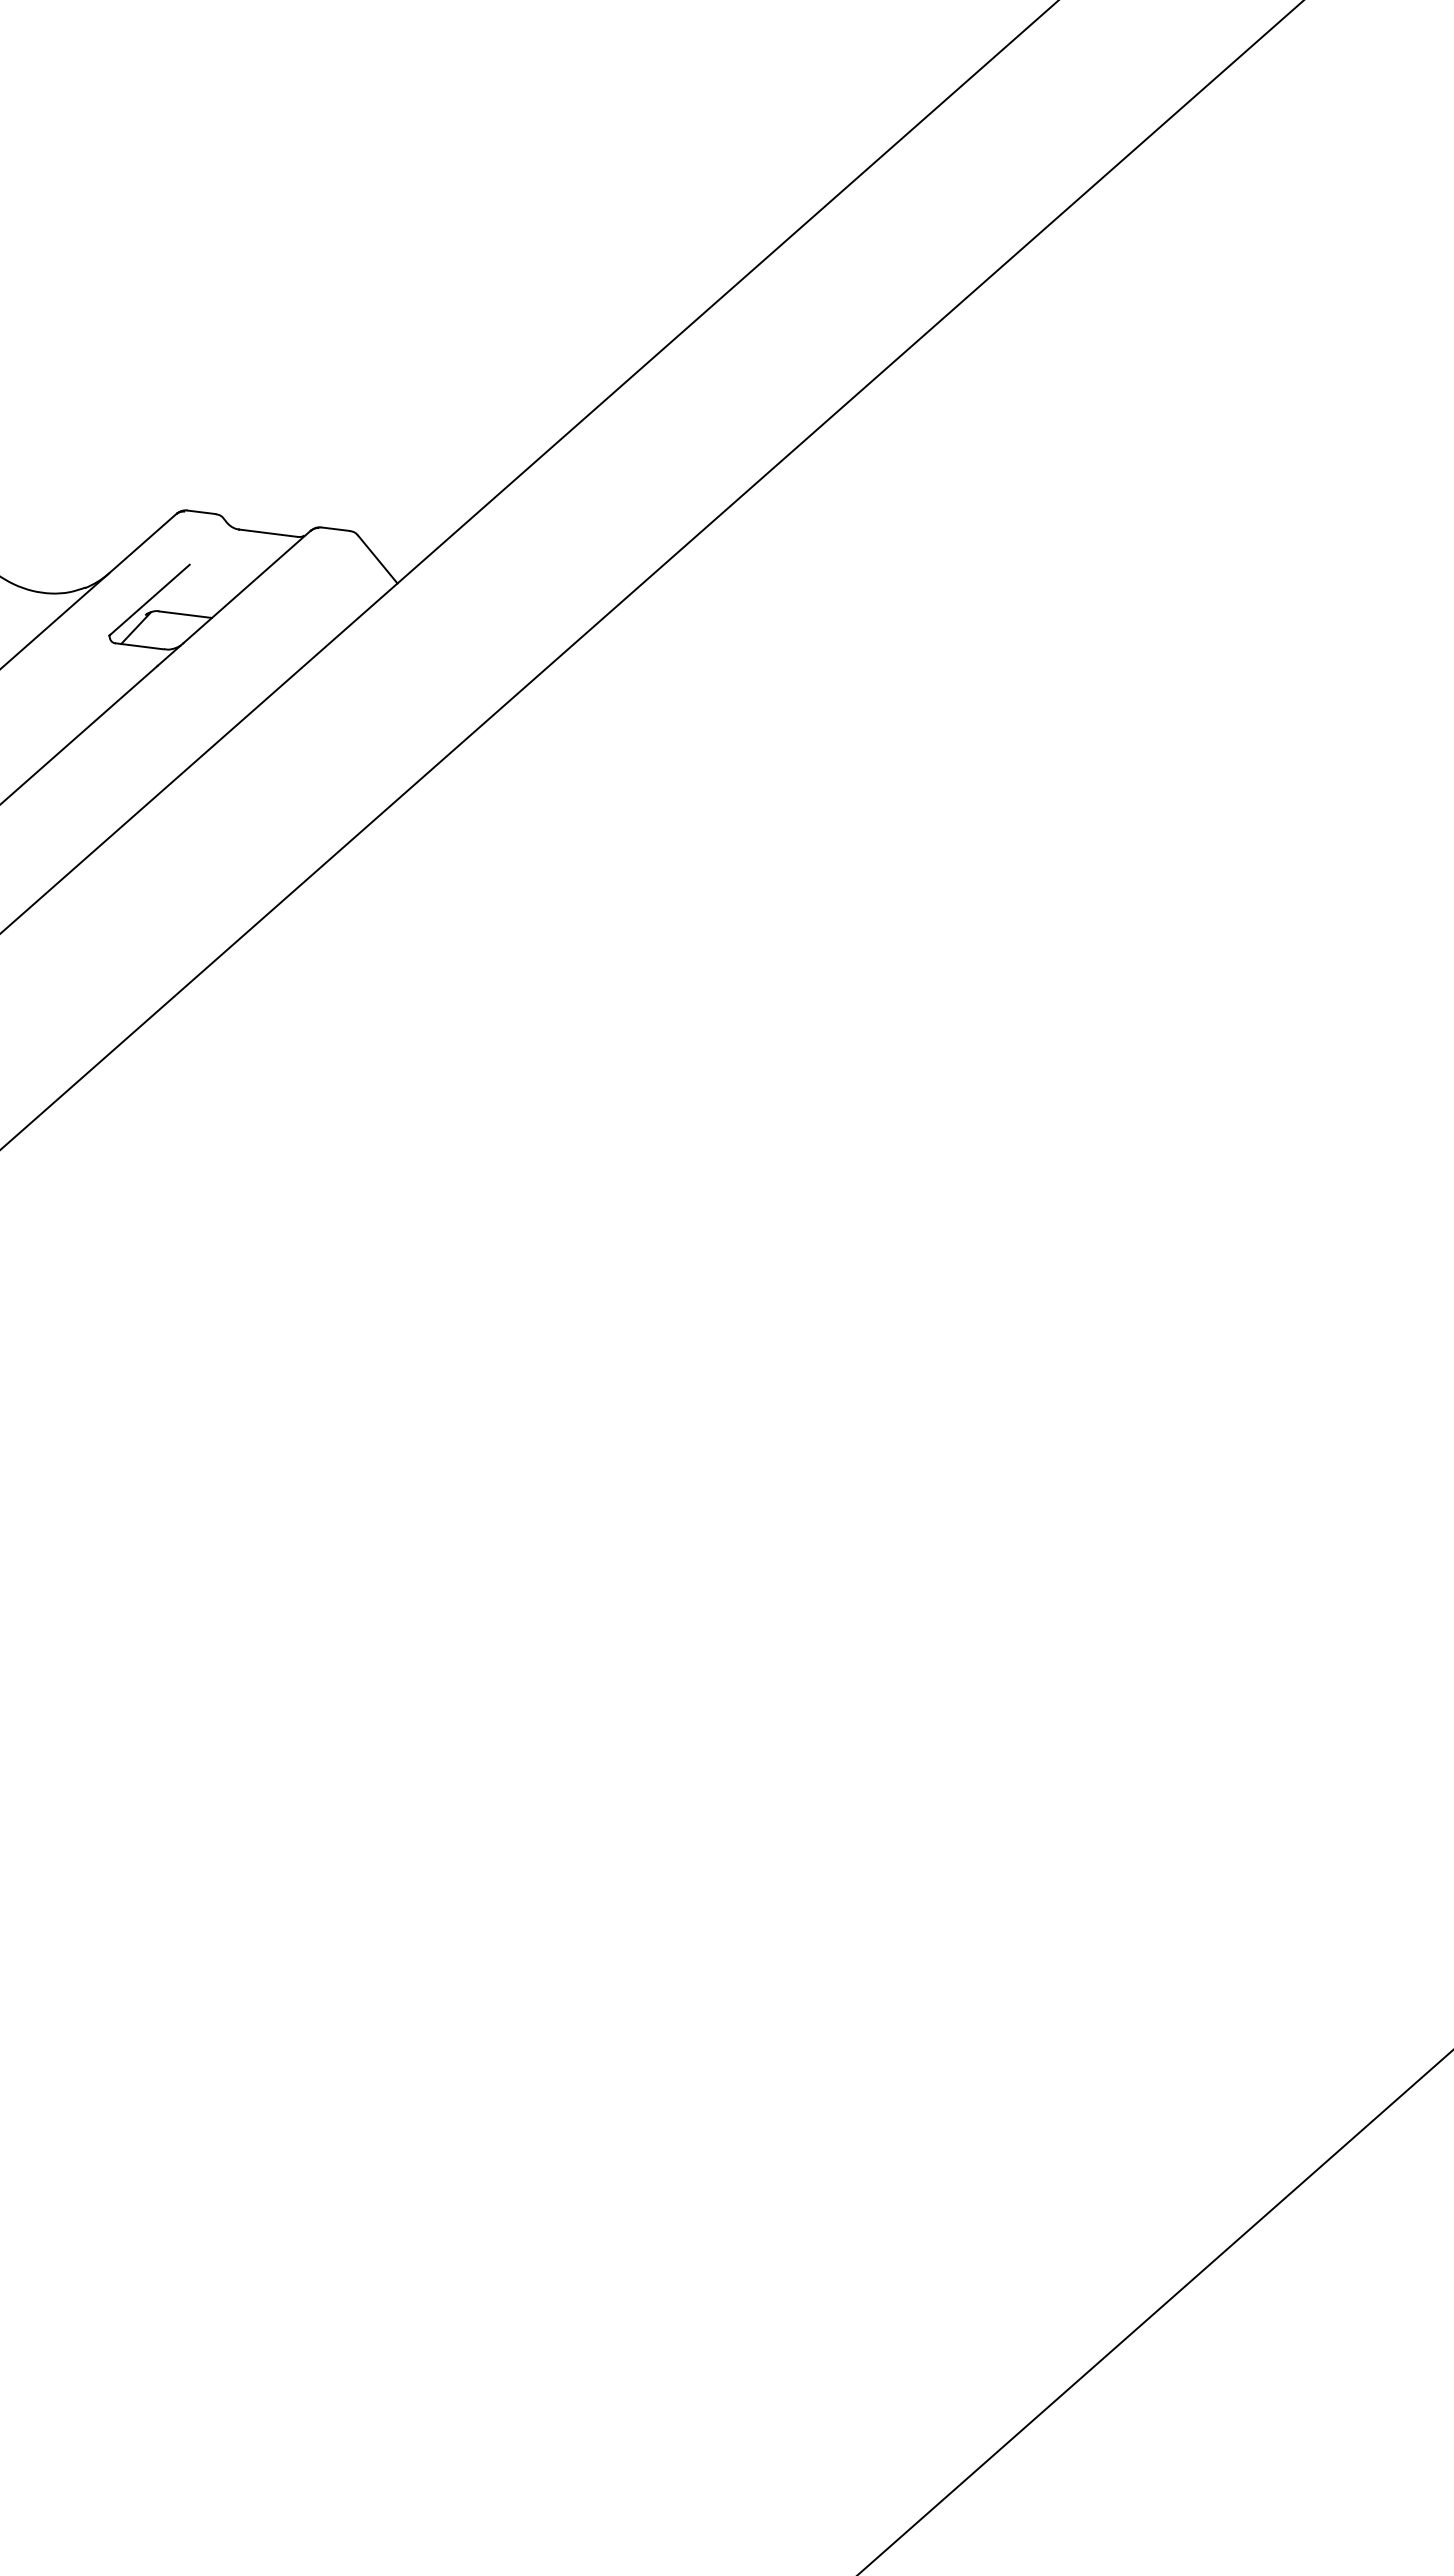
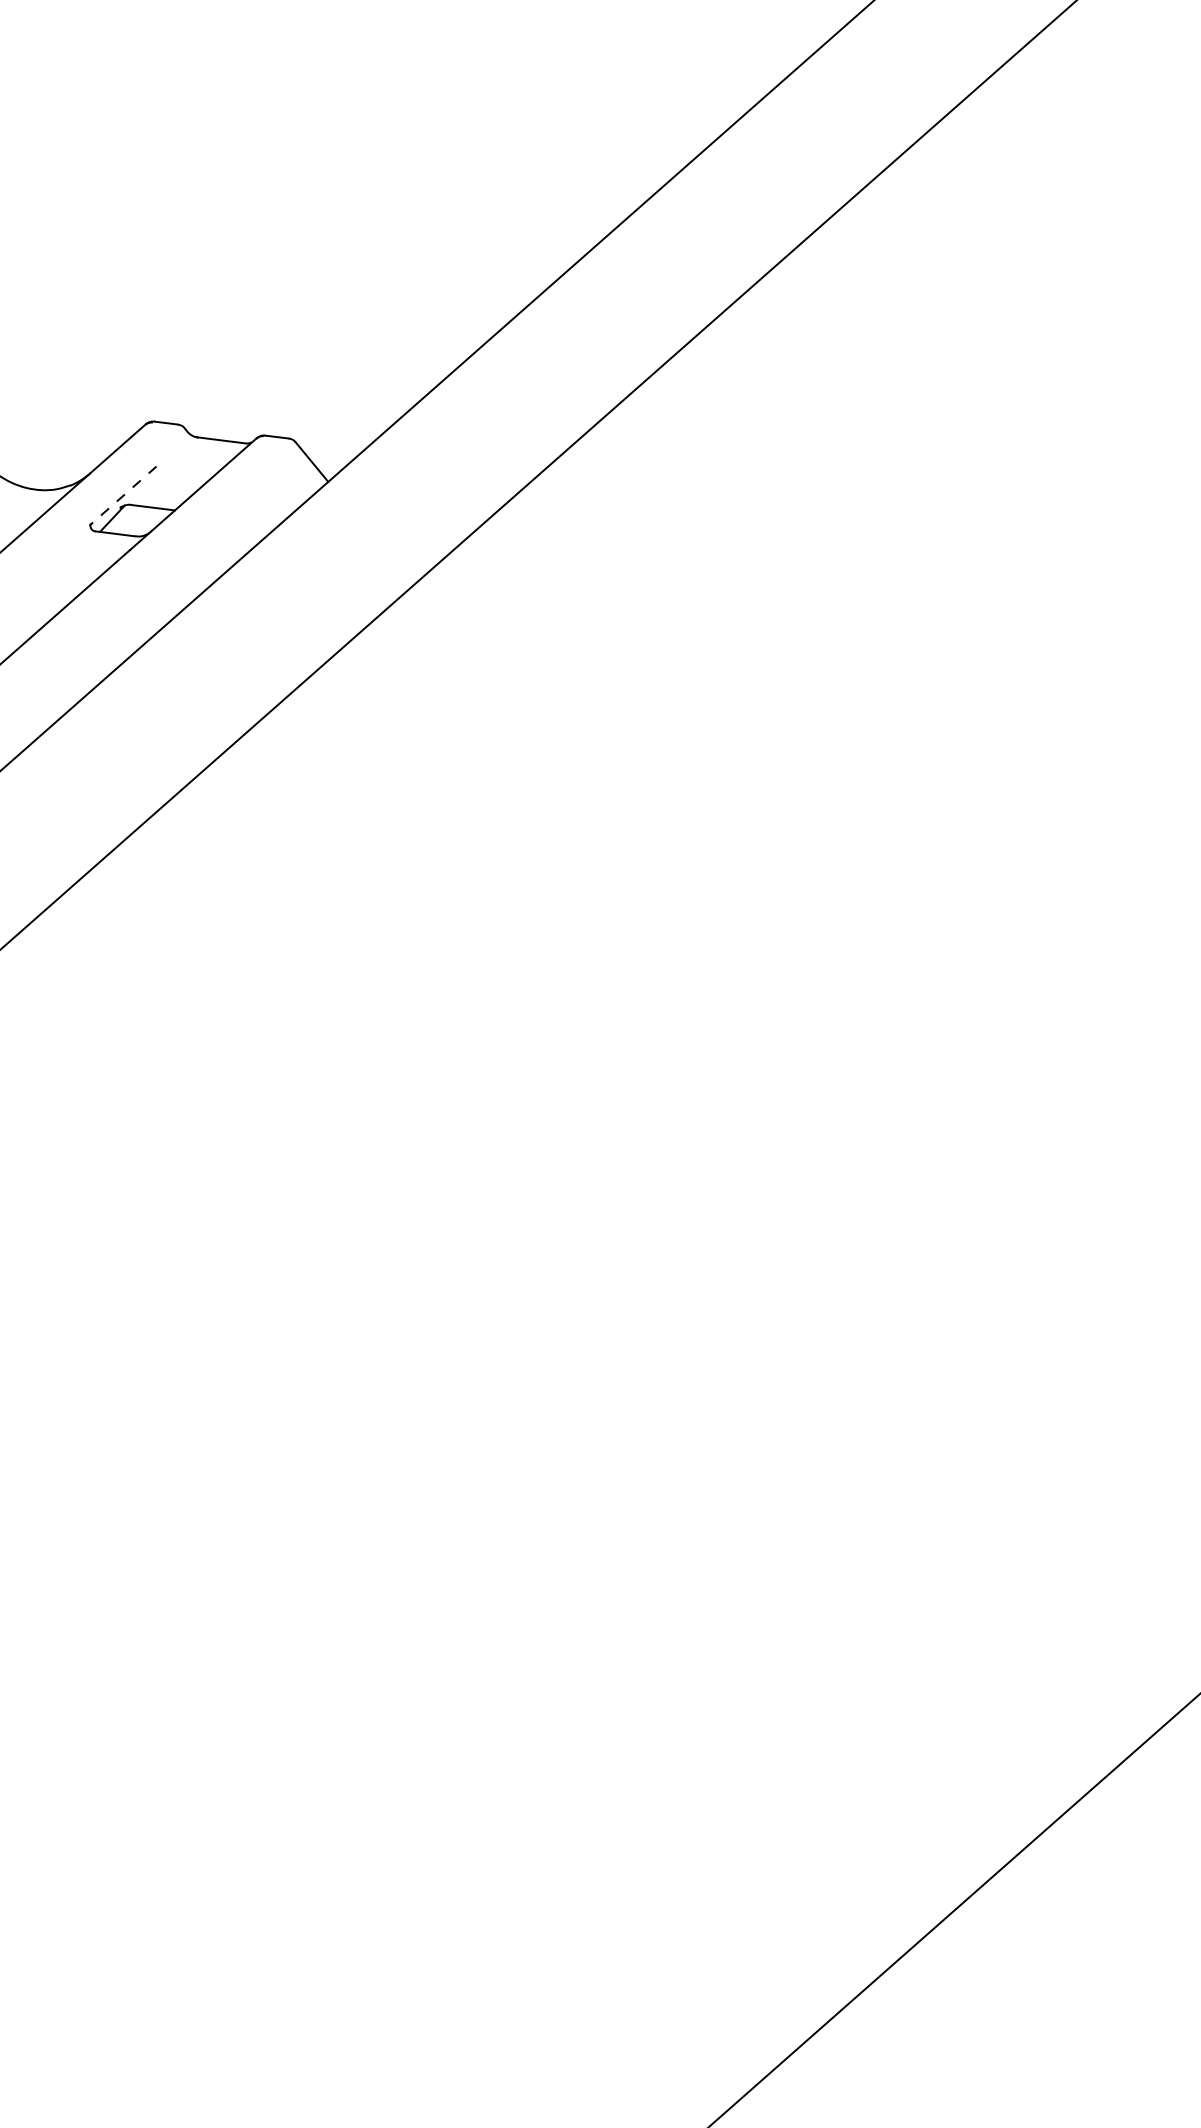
line: (149, 600) -> (123, 495), solid -> dashed

